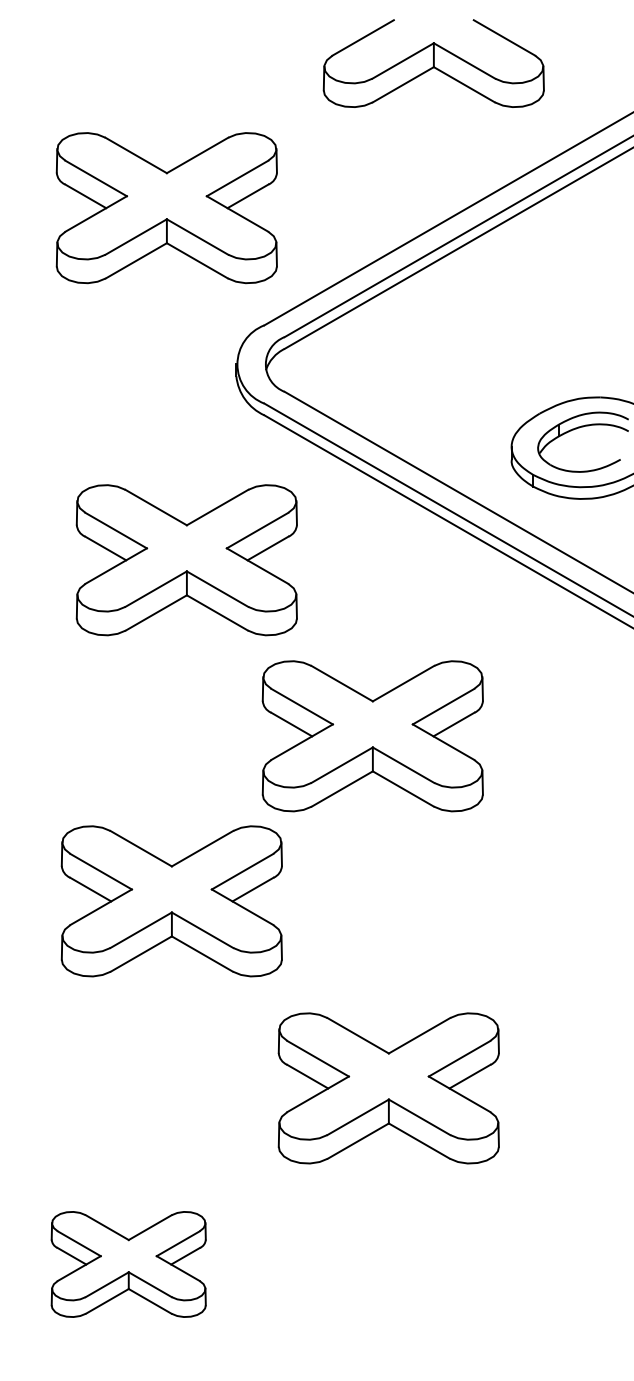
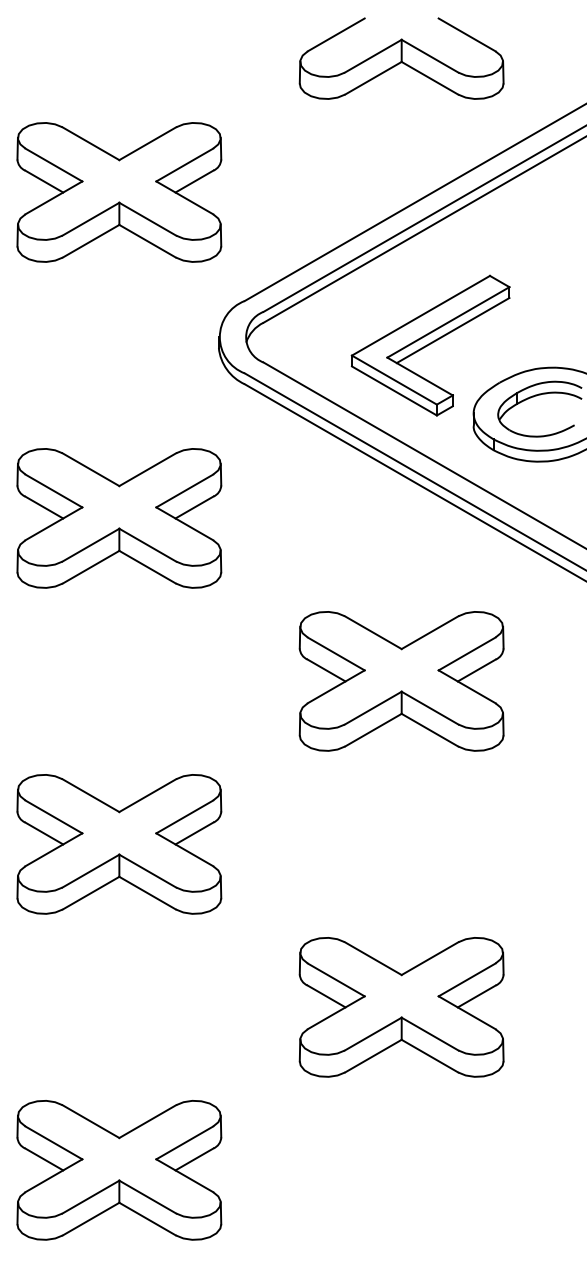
part: (166, 208) -> (119, 192), moved
part: (465, 373) -> (430, 345), added
part: (186, 560) -> (119, 518), moved
part: (372, 736) -> (401, 681), moved
part: (171, 901) -> (119, 844), moved
part: (388, 1088) -> (401, 1007), moved
part: (128, 1264) -> (119, 1170), size x1.43

